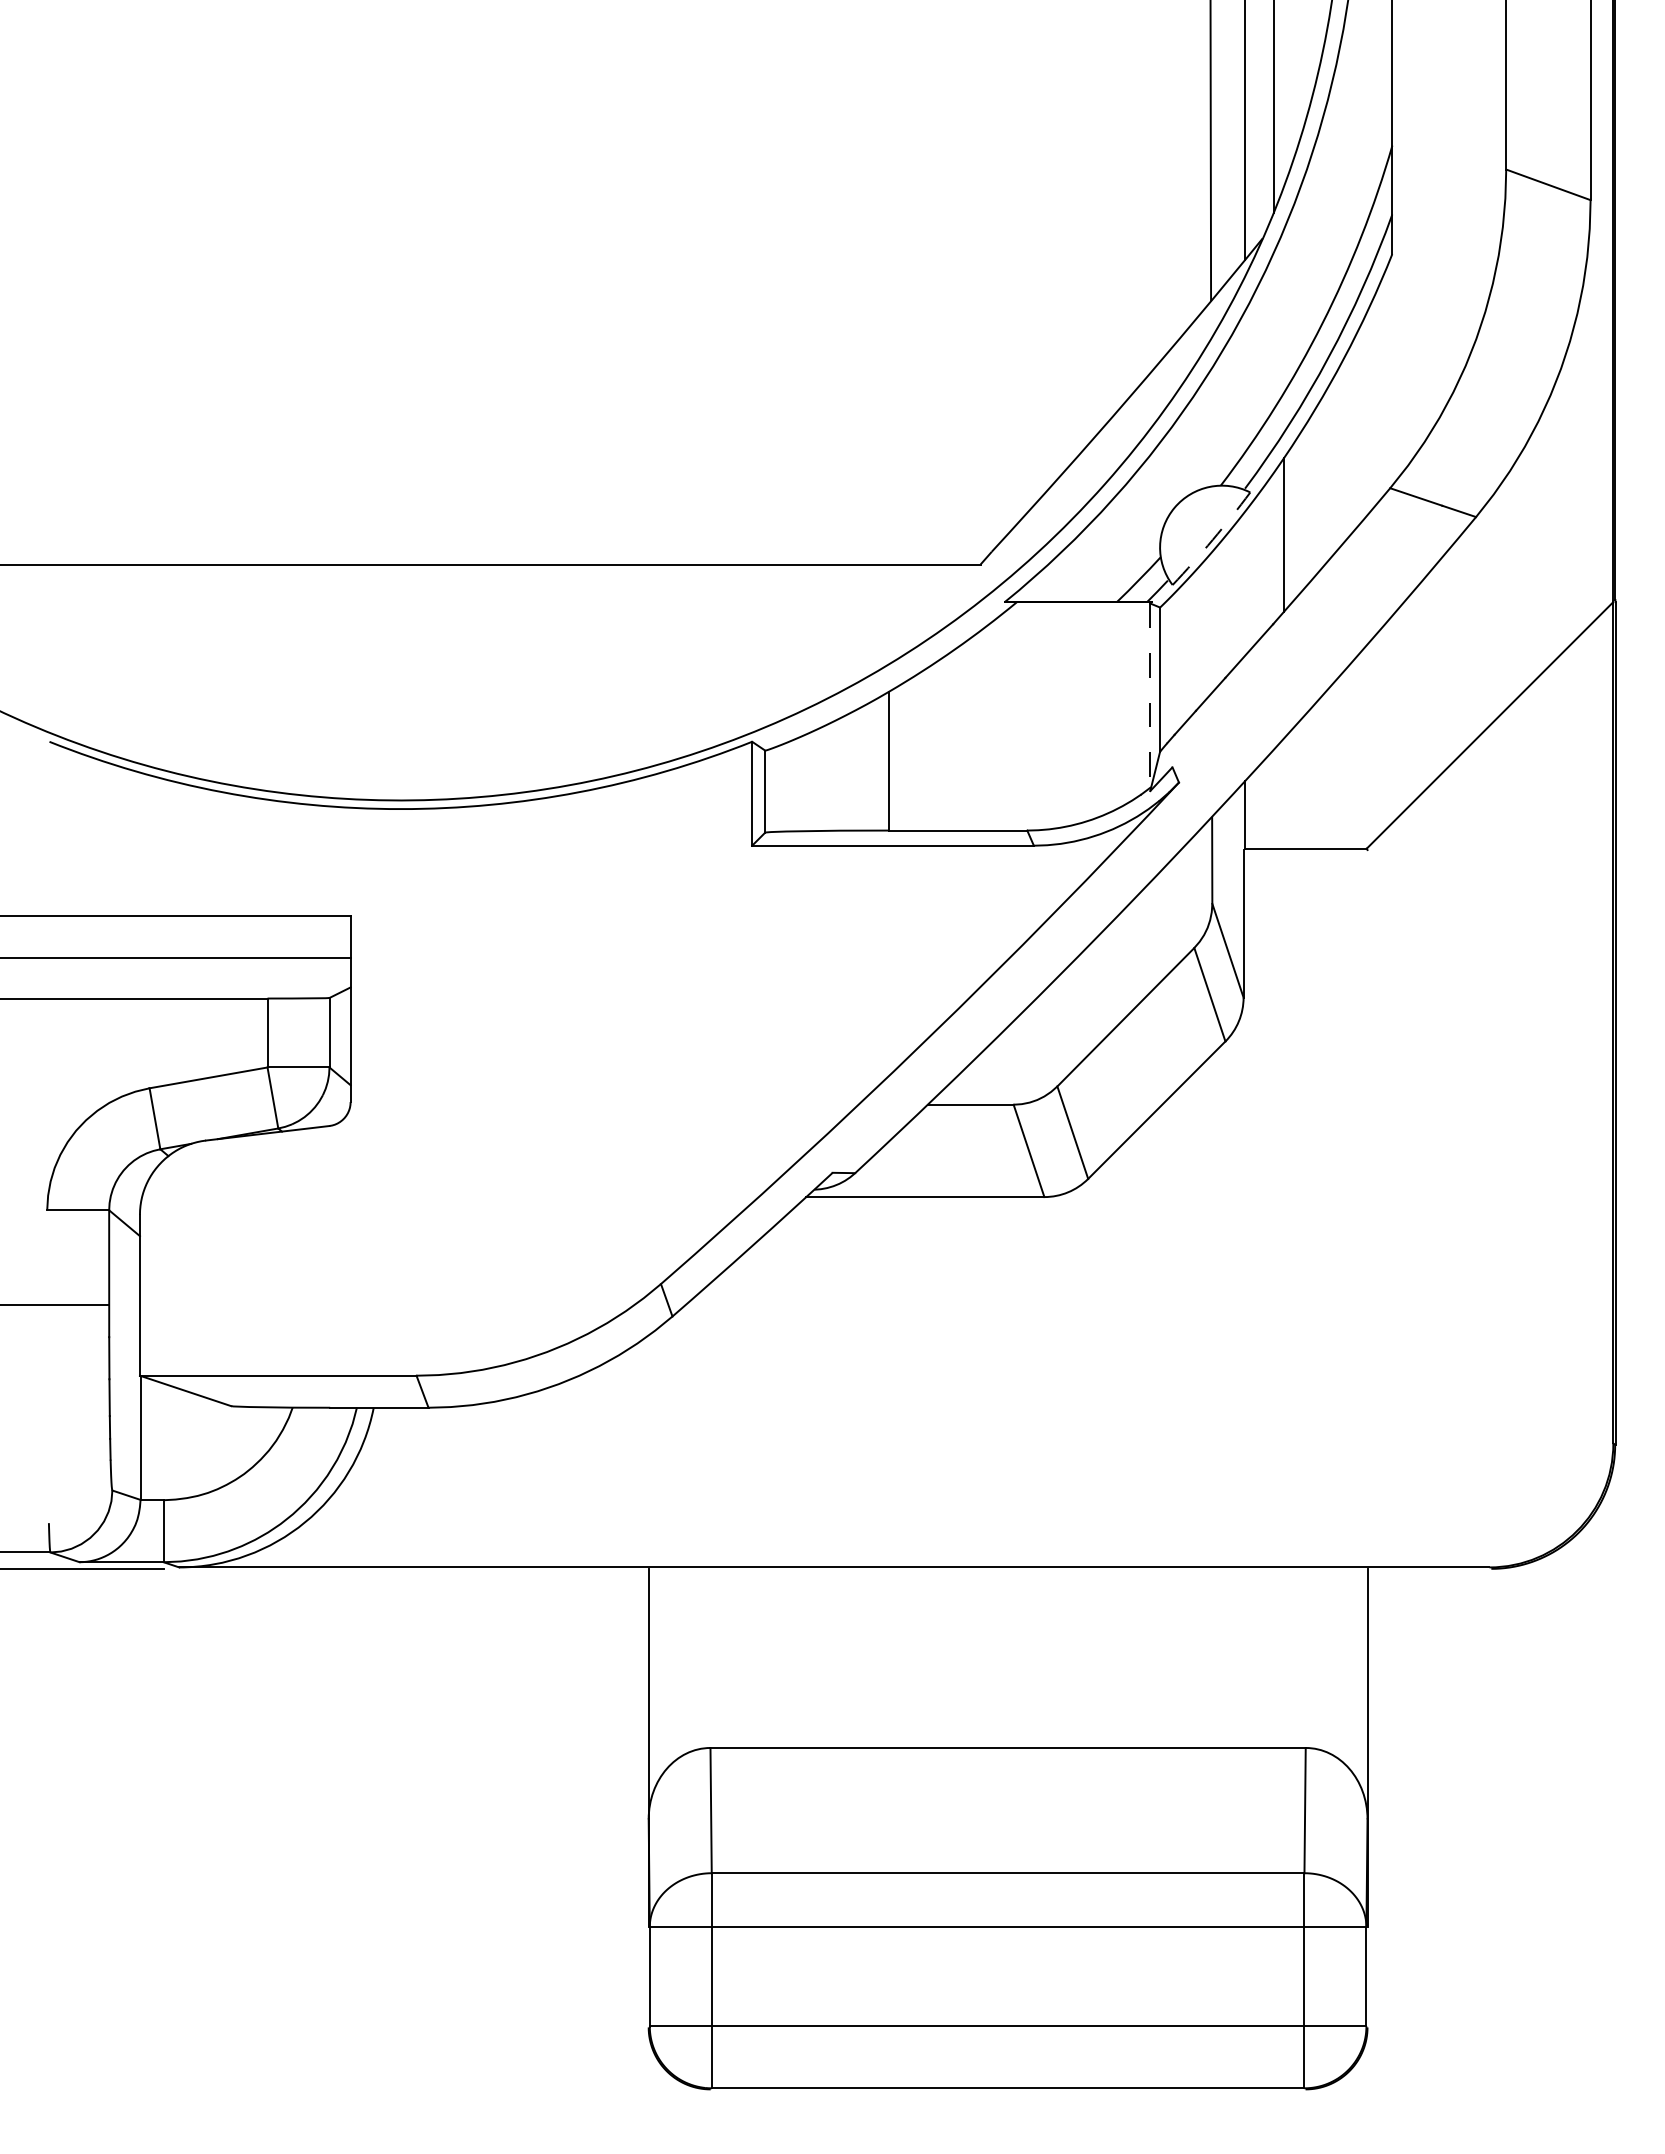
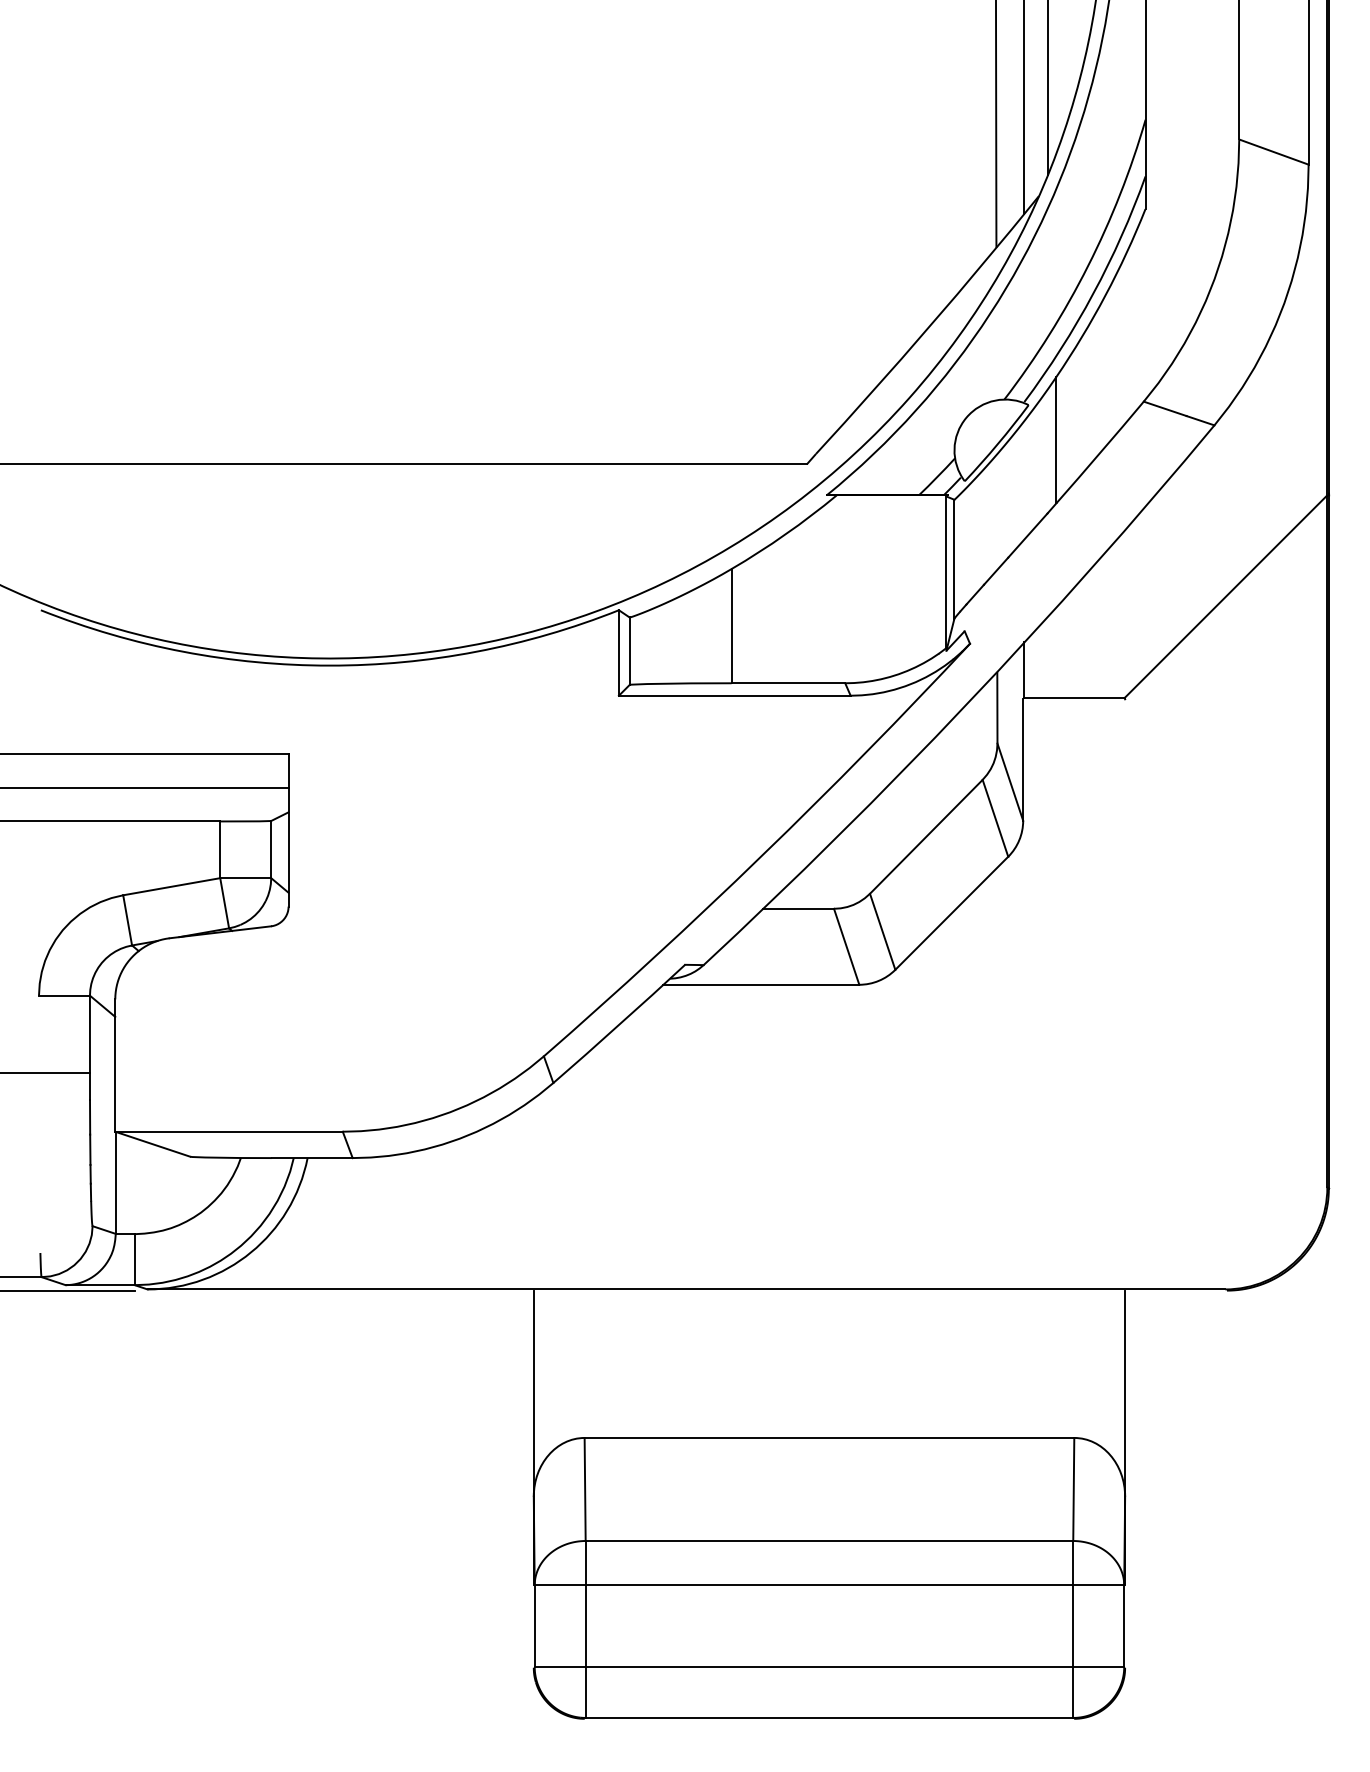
arc: (1212, 540) -> (997, 444), dashed -> solid
line: (1150, 695) -> (946, 572), dashed -> solid

